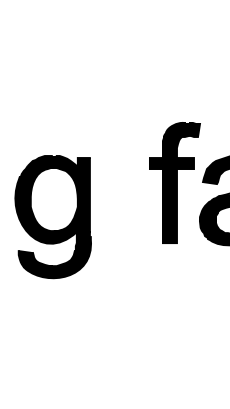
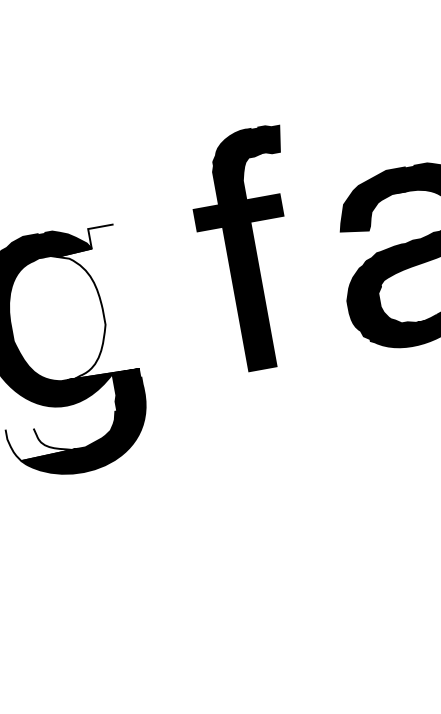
part: (174, 182) -> (250, 248), moved
fill: (71, 195) -> (89, 304), removed
fill: (35, 258) -> (41, 440), removed

